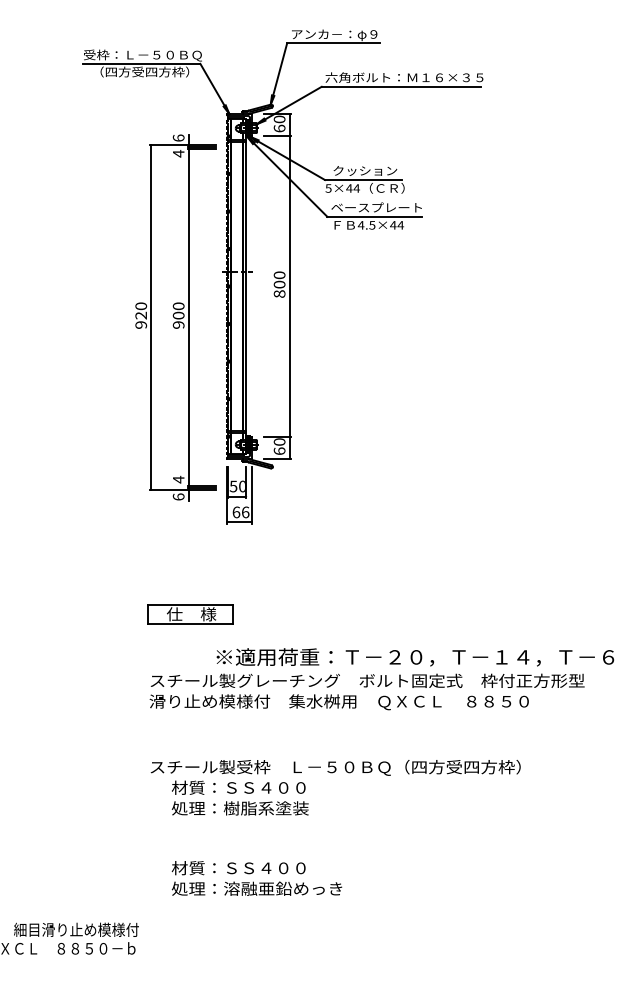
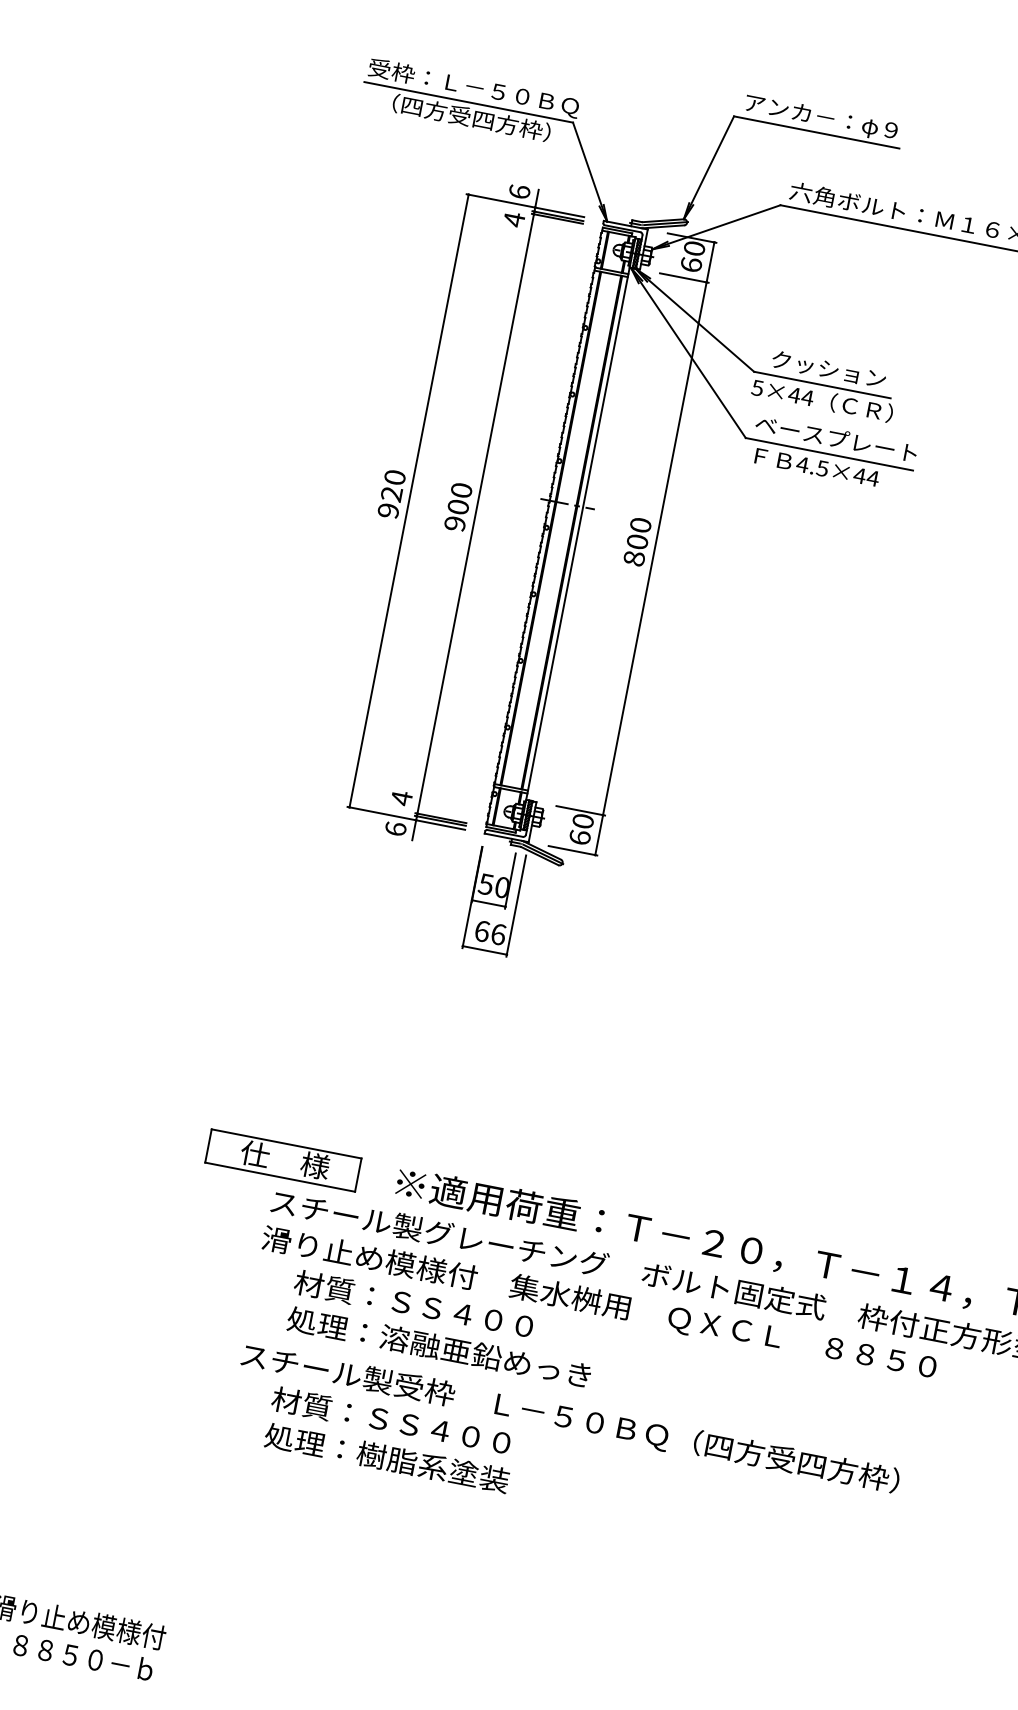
part: (175, 317) -> (452, 509), moved
part: (190, 614) -> (283, 1159), moved
text: (256, 878) -> (441, 1328), moved

